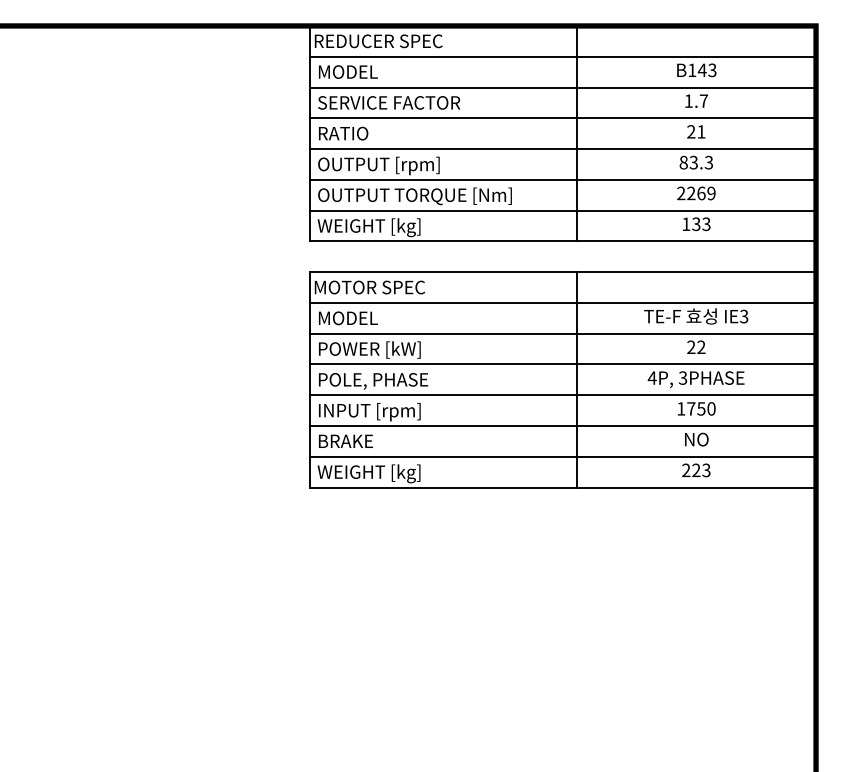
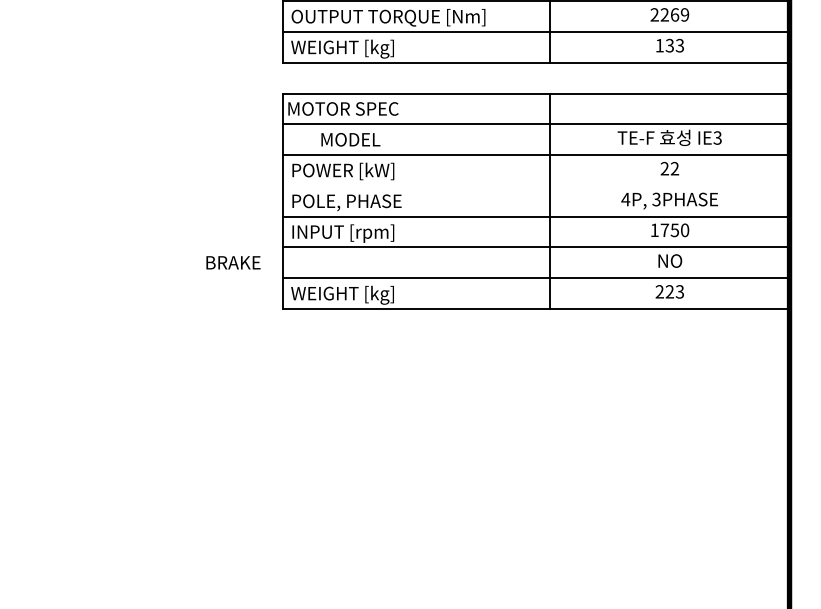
text: (348, 318) -> (351, 139), moved
line: (562, 364) -> (536, 185), removed
text: (345, 440) -> (233, 261), moved

